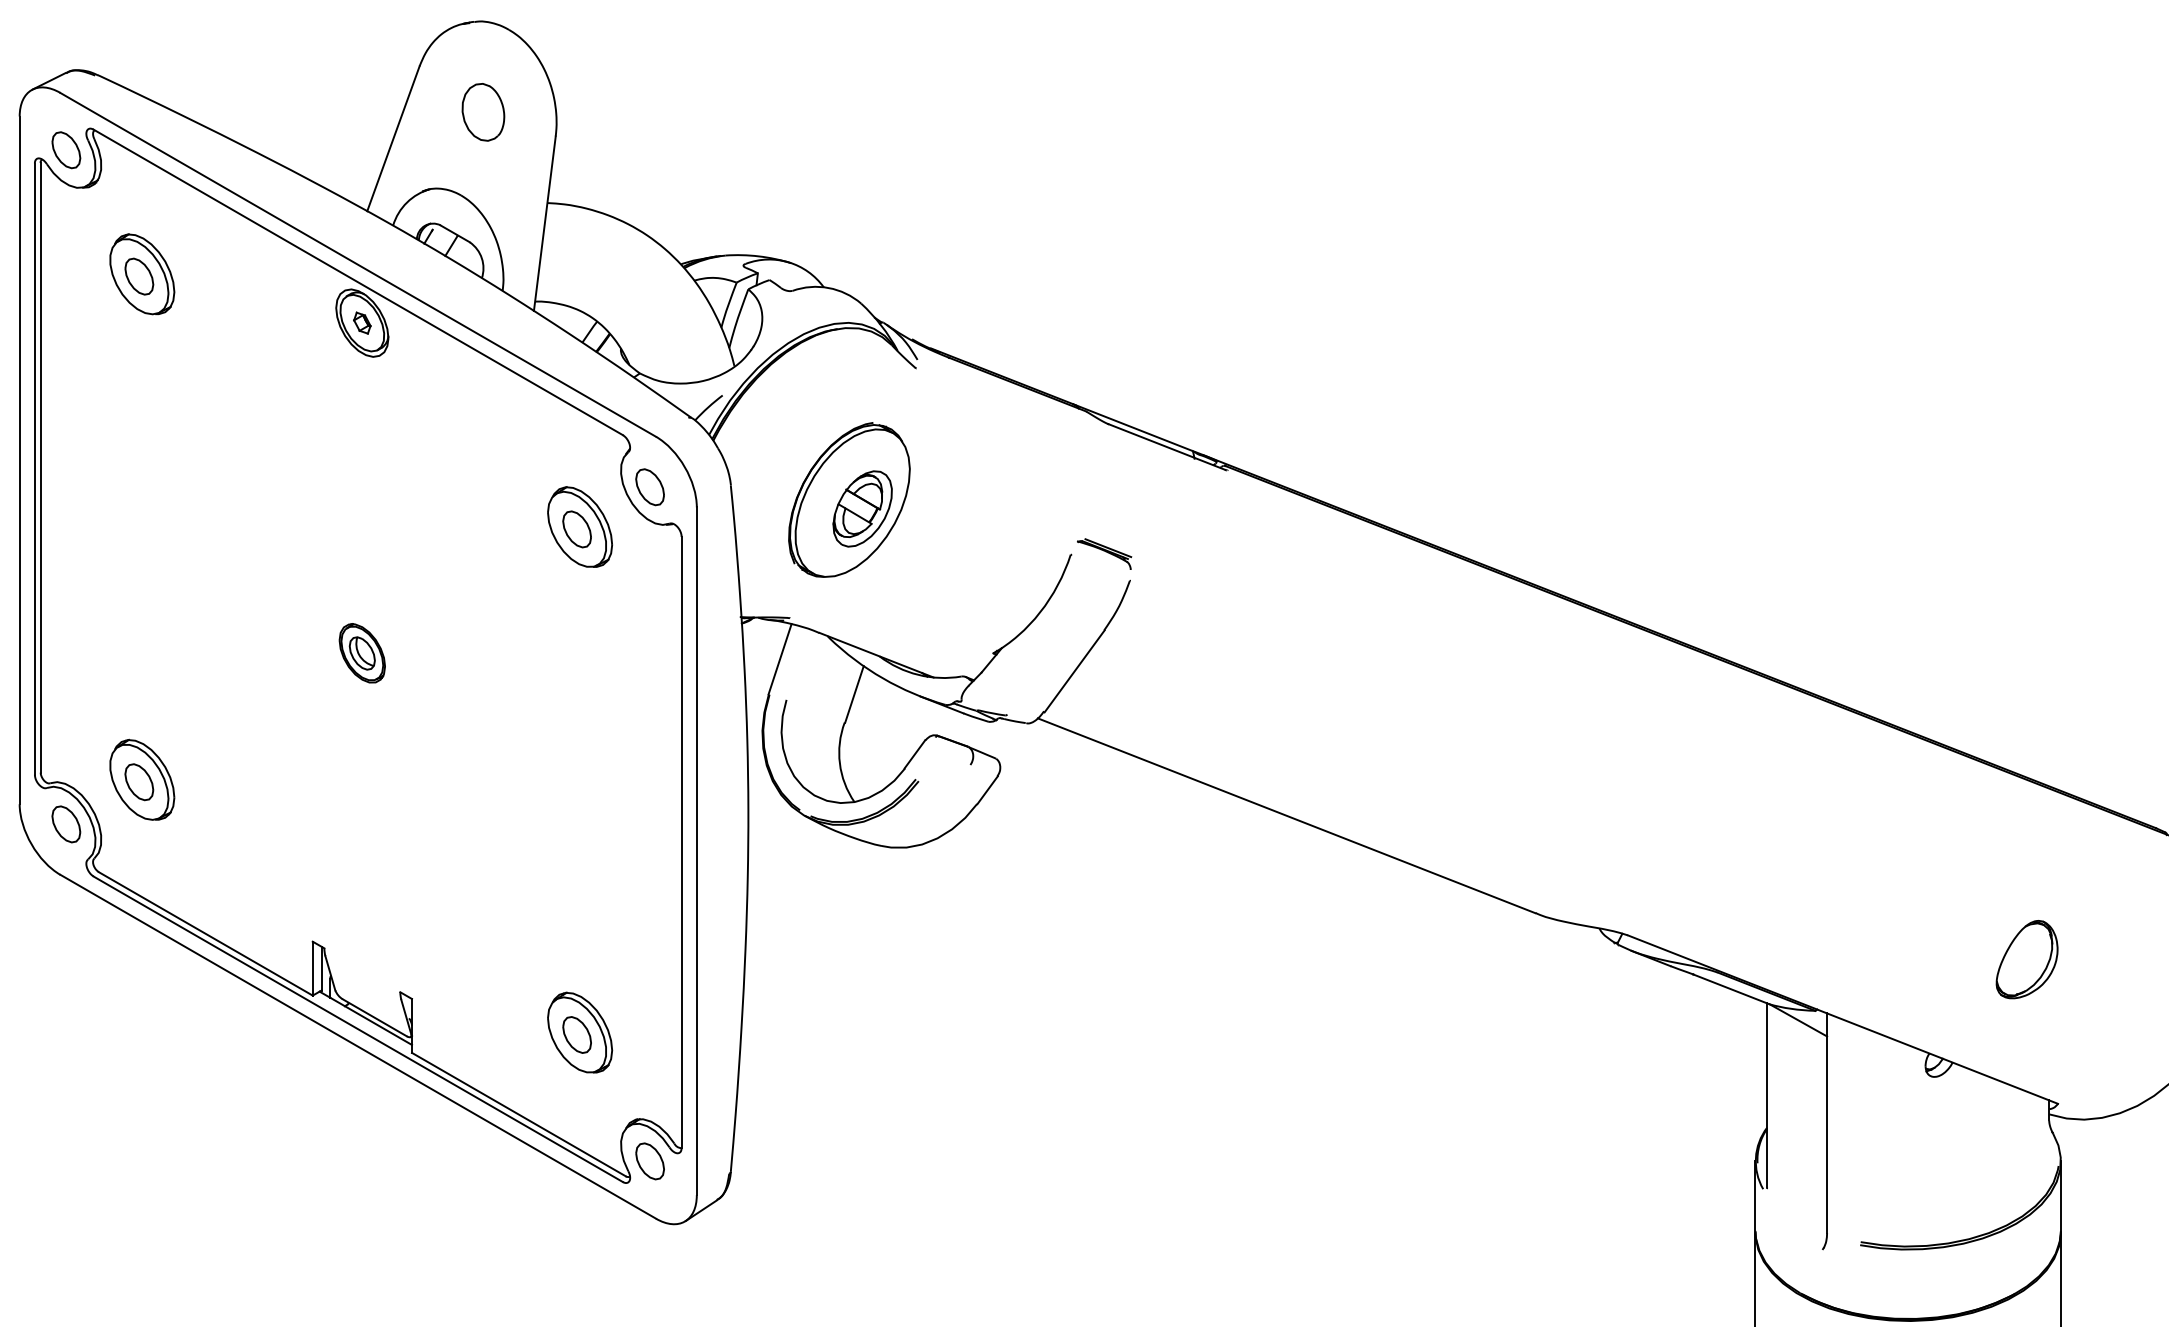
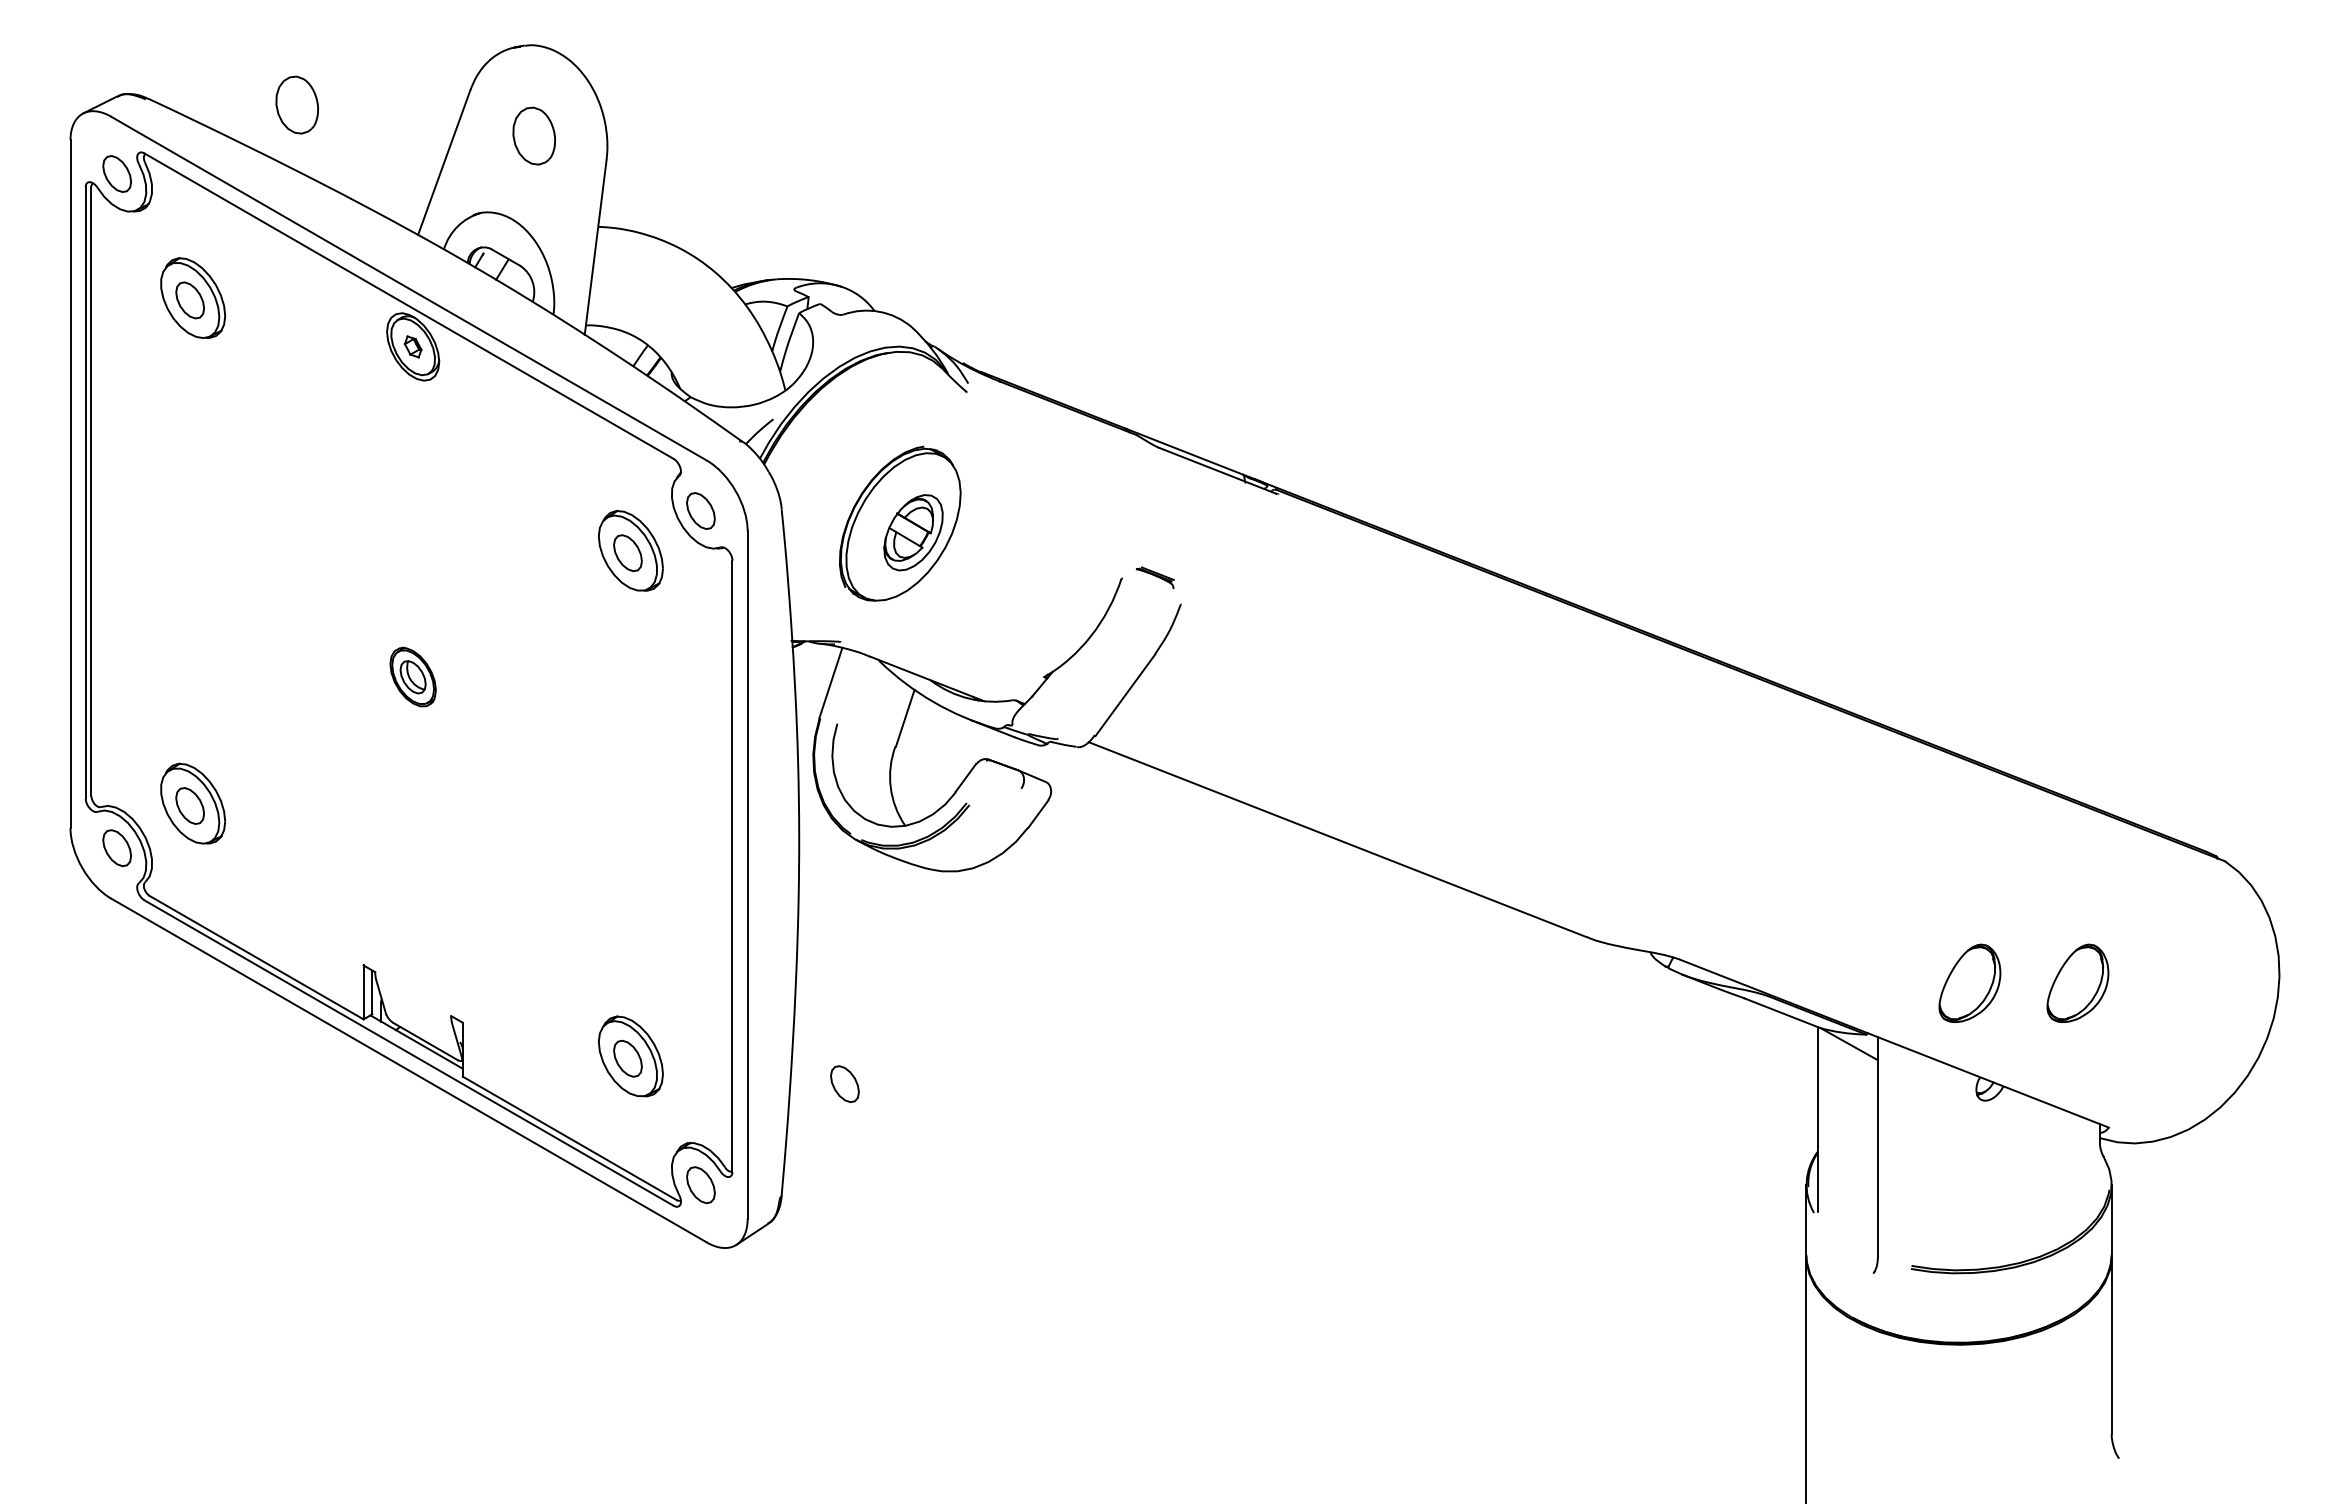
part: (245, 80) -> (296, 104), added
part: (1103, 553) -> (1154, 577), size x0.7
part: (1918, 958) -> (1969, 982), added
part: (793, 1060) -> (844, 1084), added

